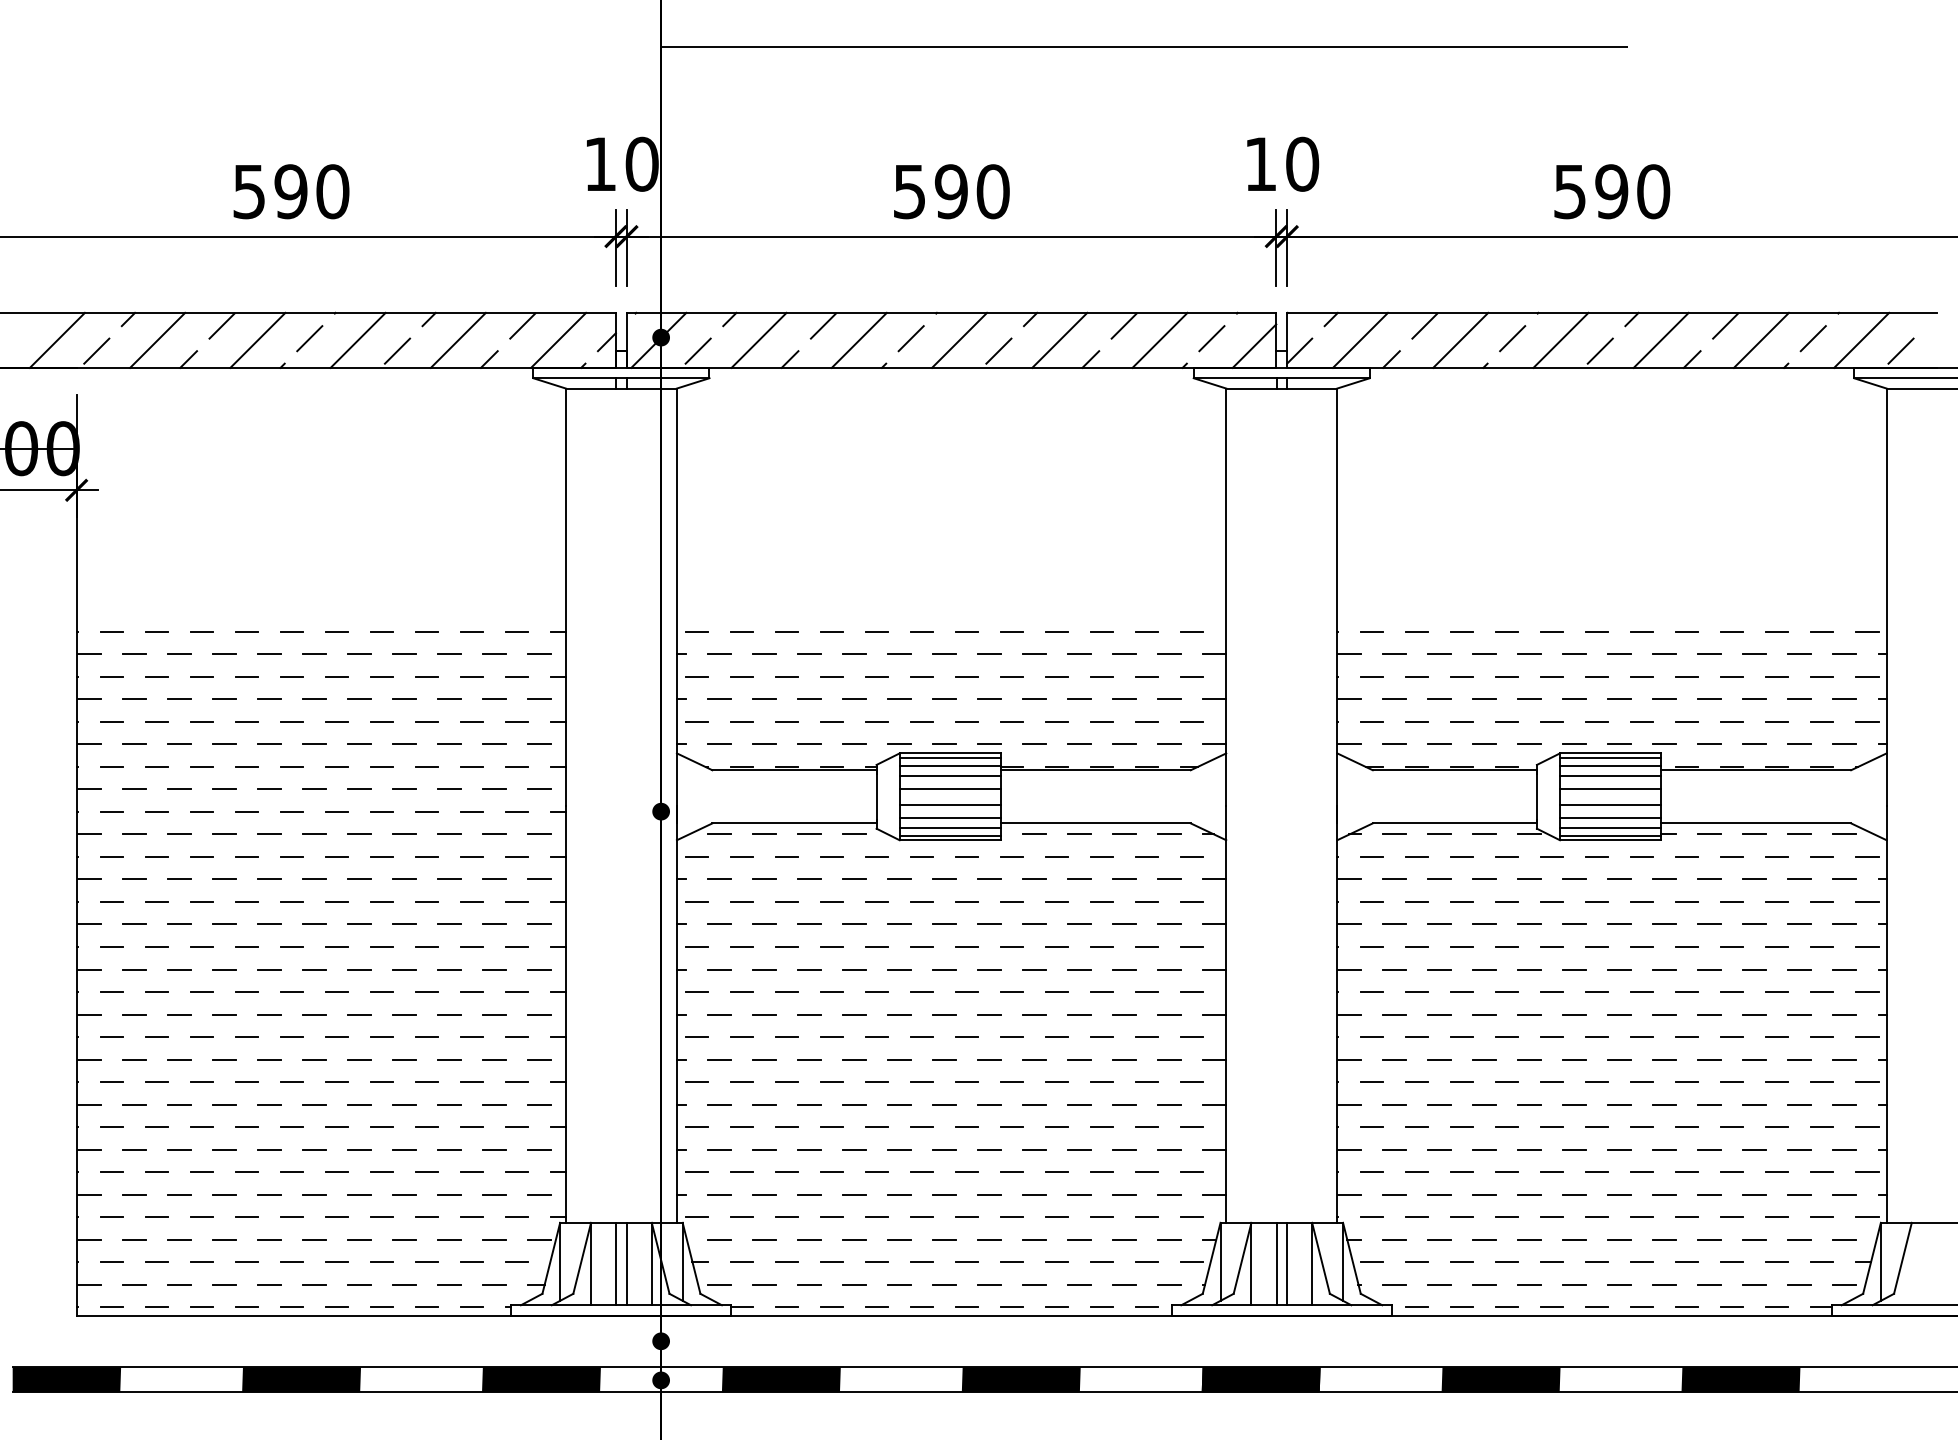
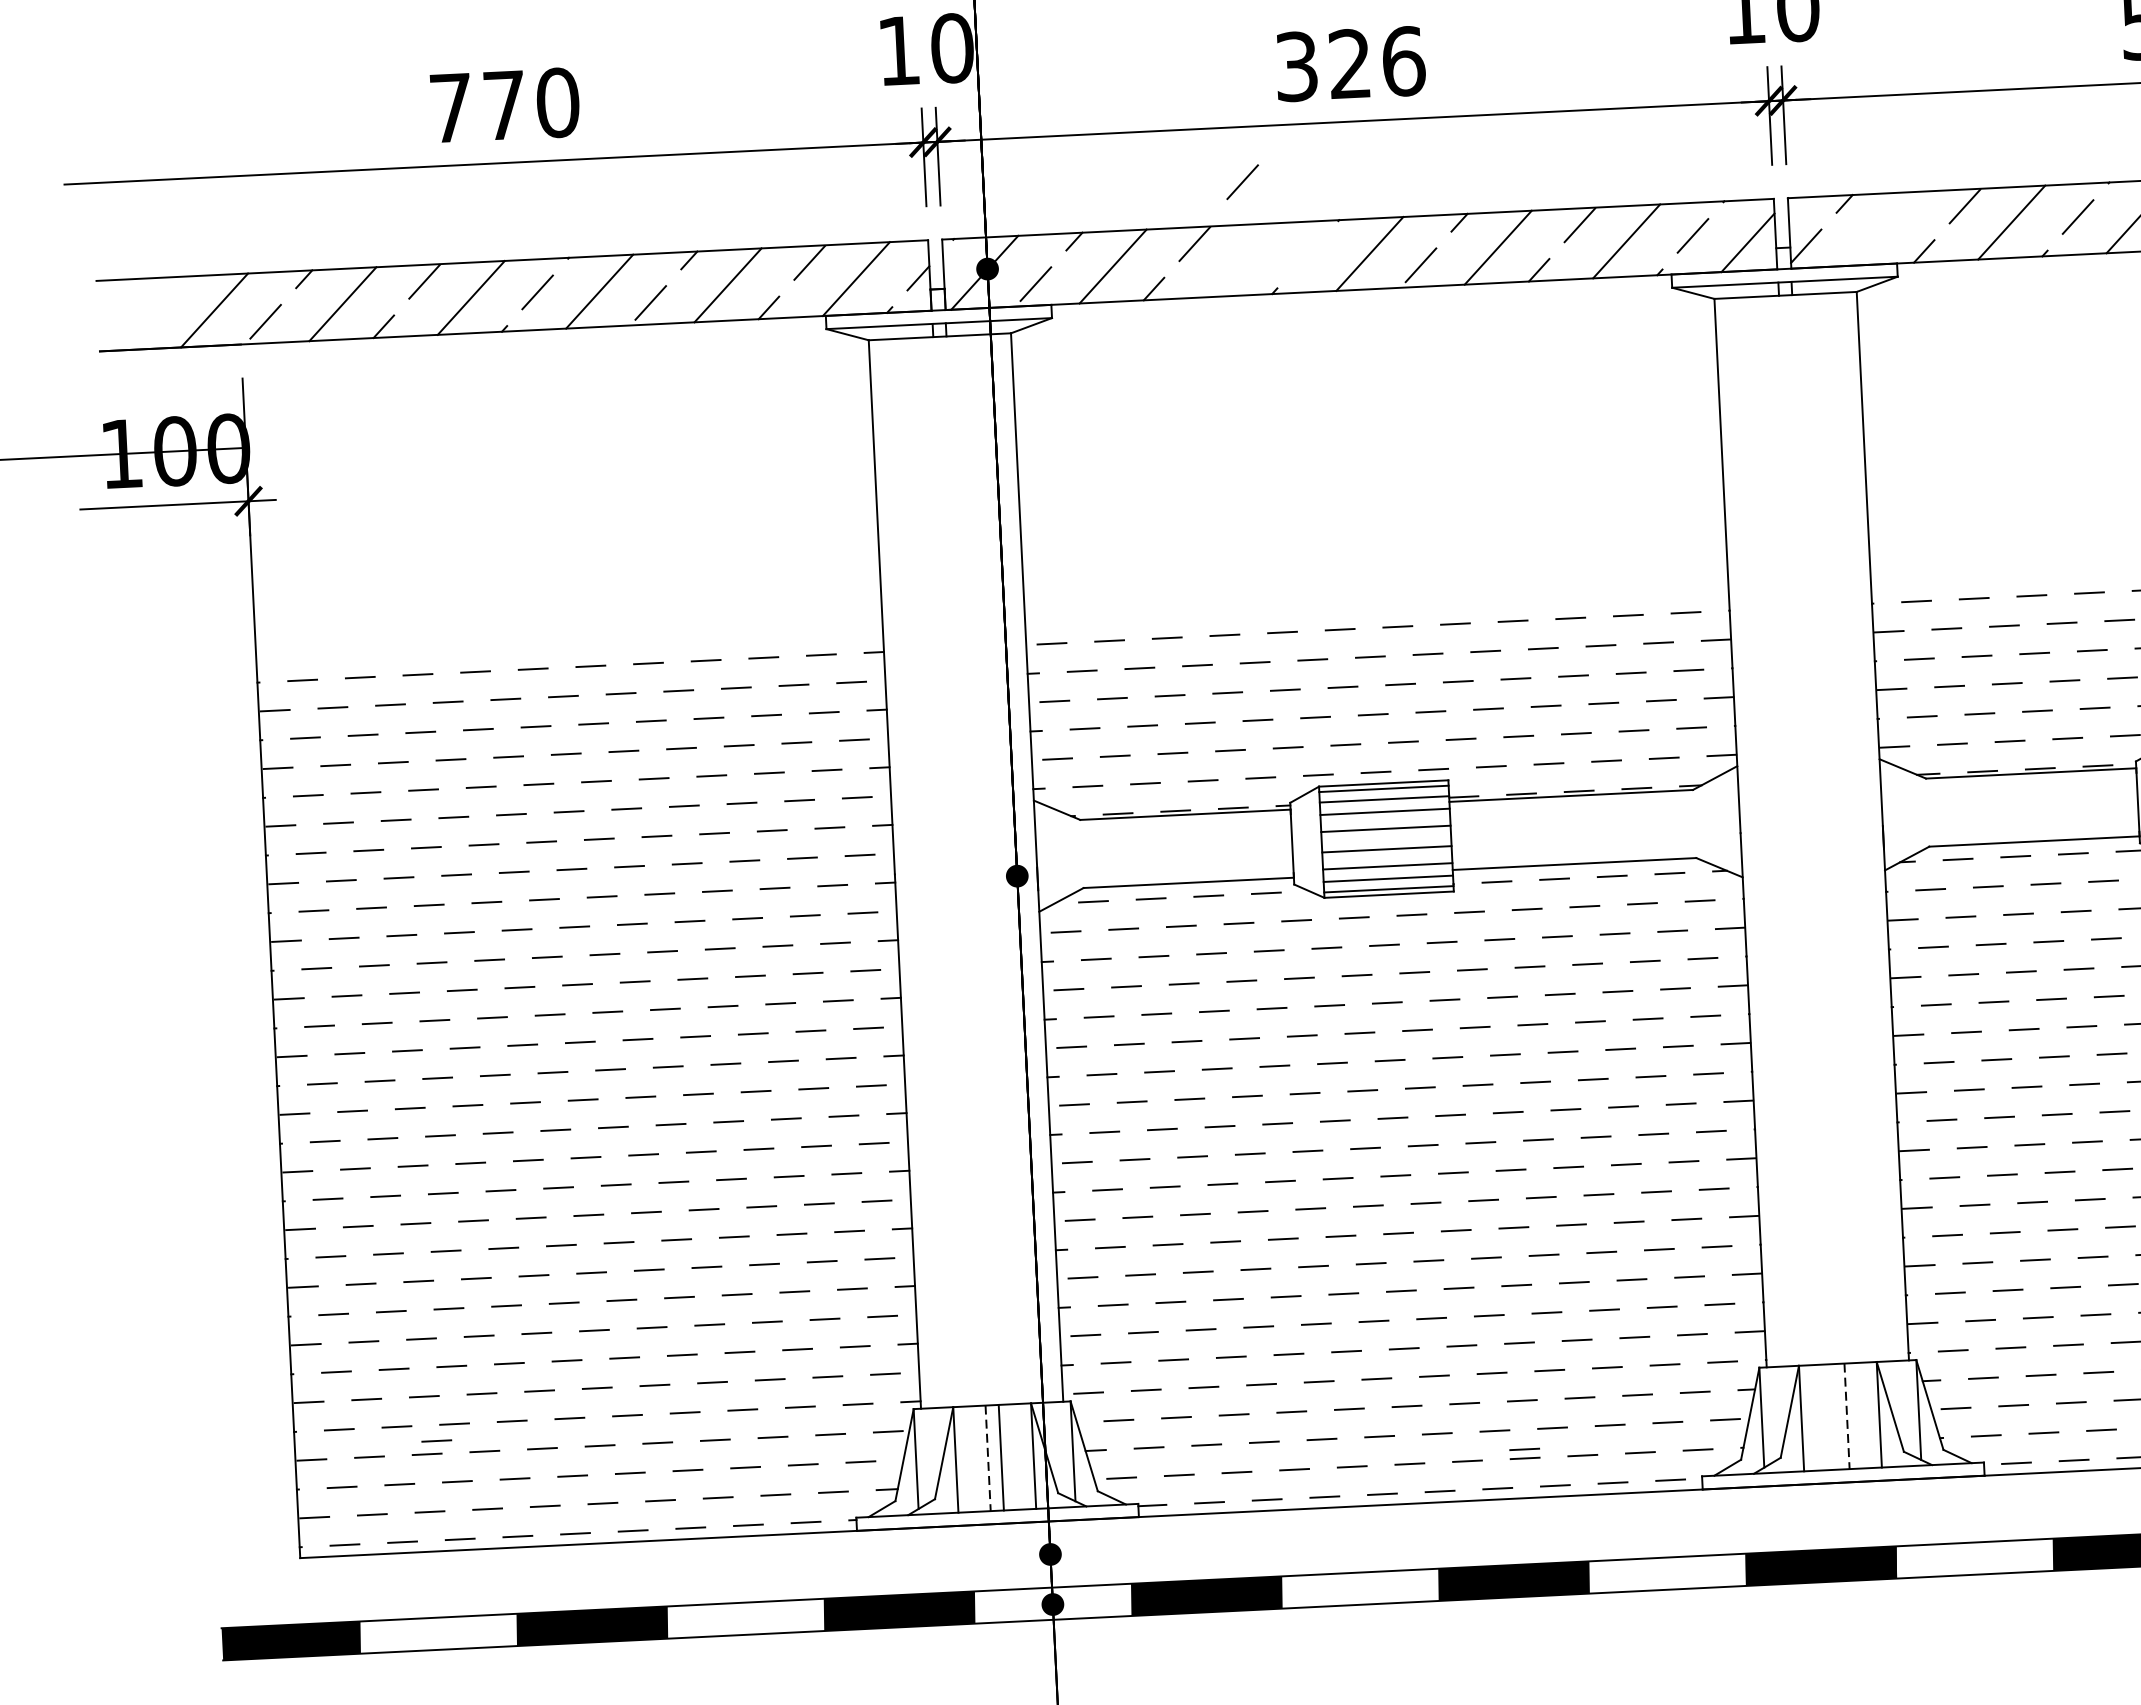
text: (270, 191) -> (478, 106), 590 -> 770
text: (952, 191) -> (1351, 63), 590 -> 326
line: (910, 338) -> (1241, 182), moved
line: (858, 339) -> (1240, 259), removed
line: (1360, 339) -> (1883, 227), removed
line: (187, 1229) -> (436, 1440), added
line: (1276, 1263) -> (1833, 1416), removed
line: (616, 1264) -> (988, 1458), solid -> dashed
line: (1286, 1264) -> (1846, 1416), solid -> dashed
line: (1034, 1277) -> (1524, 1449), added

